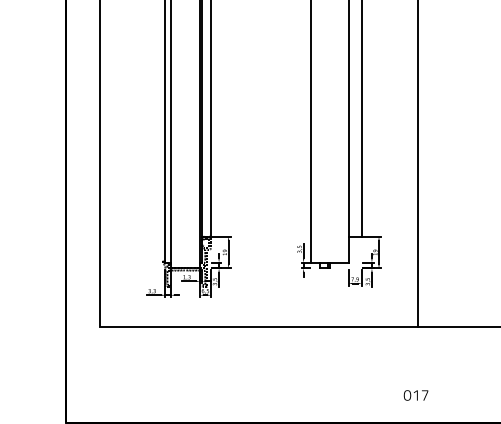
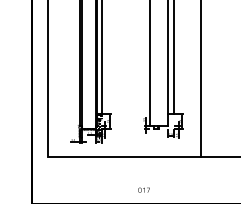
text: (414, 393) -> (143, 189), moved

